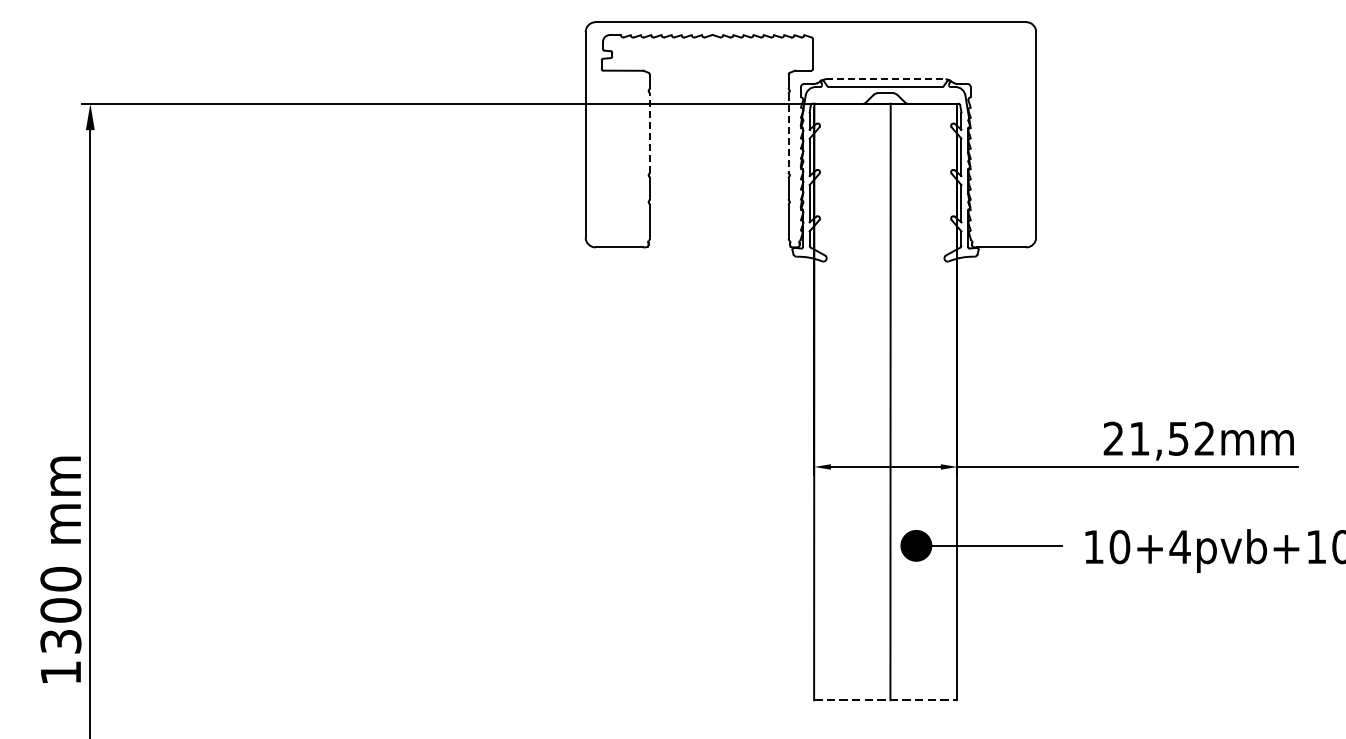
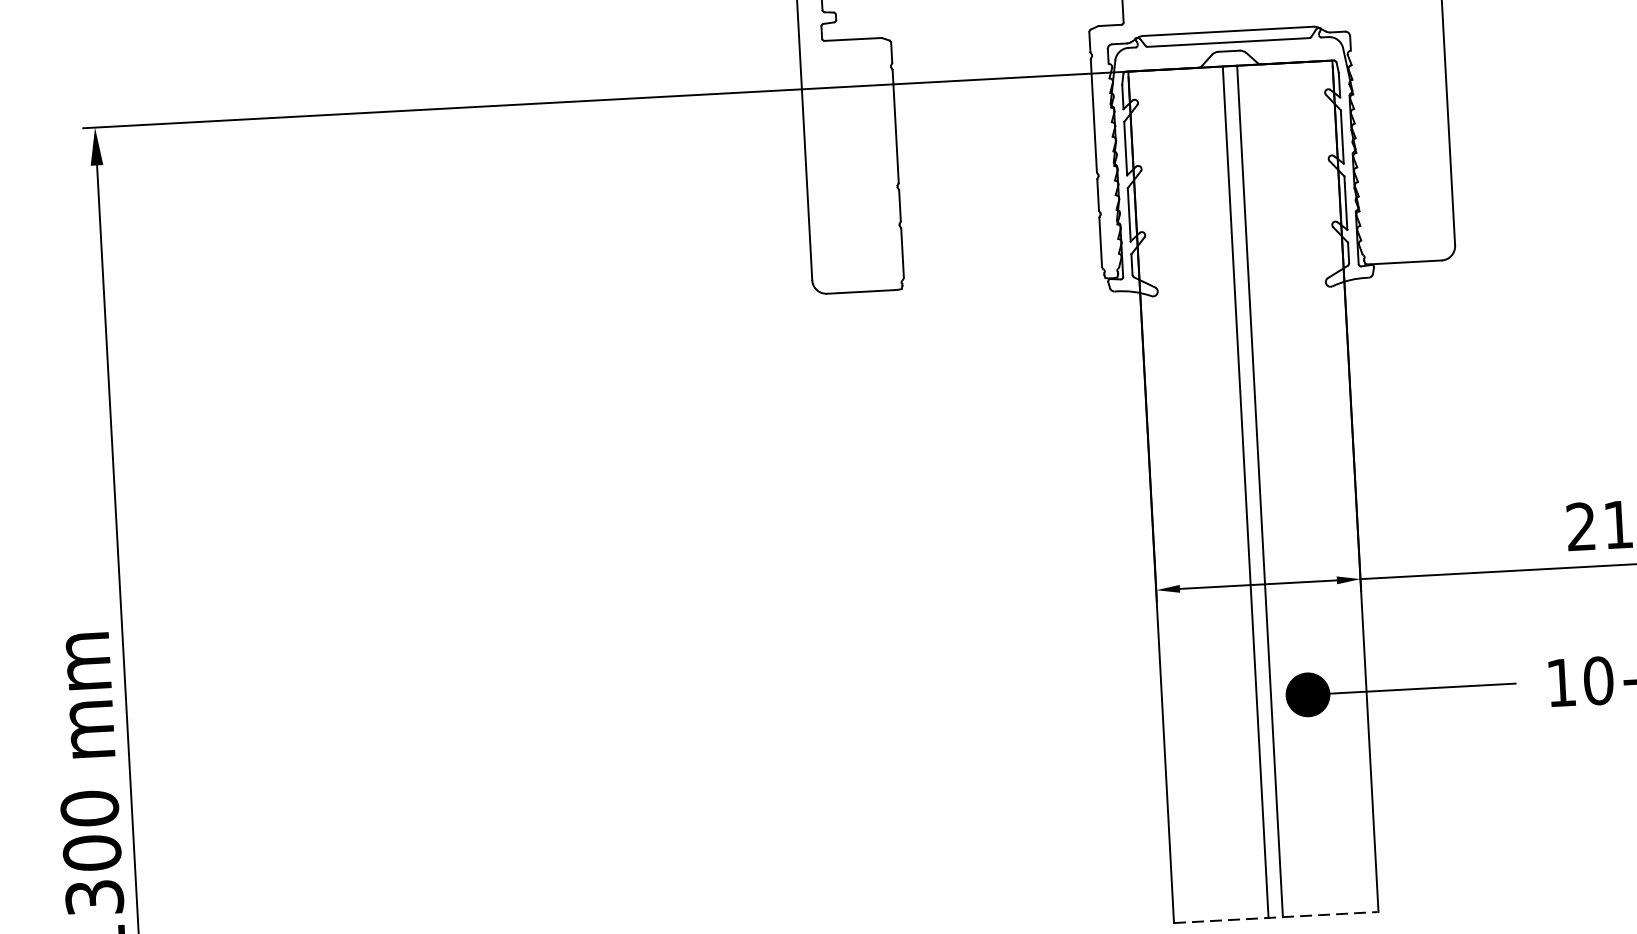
line: (885, 79) -> (1227, 31), dashed -> solid
line: (649, 132) -> (895, 125), dashed -> solid
line: (788, 133) -> (1093, 116), dashed -> solid
line: (880, 401) -> (1245, 491), added

